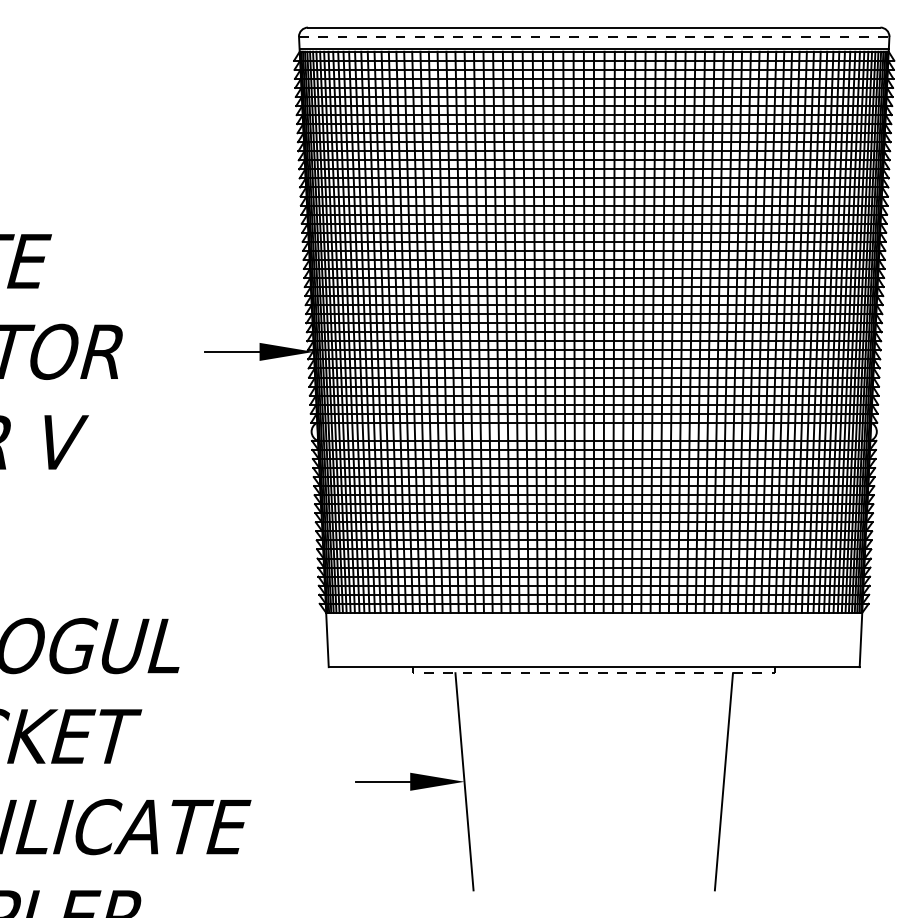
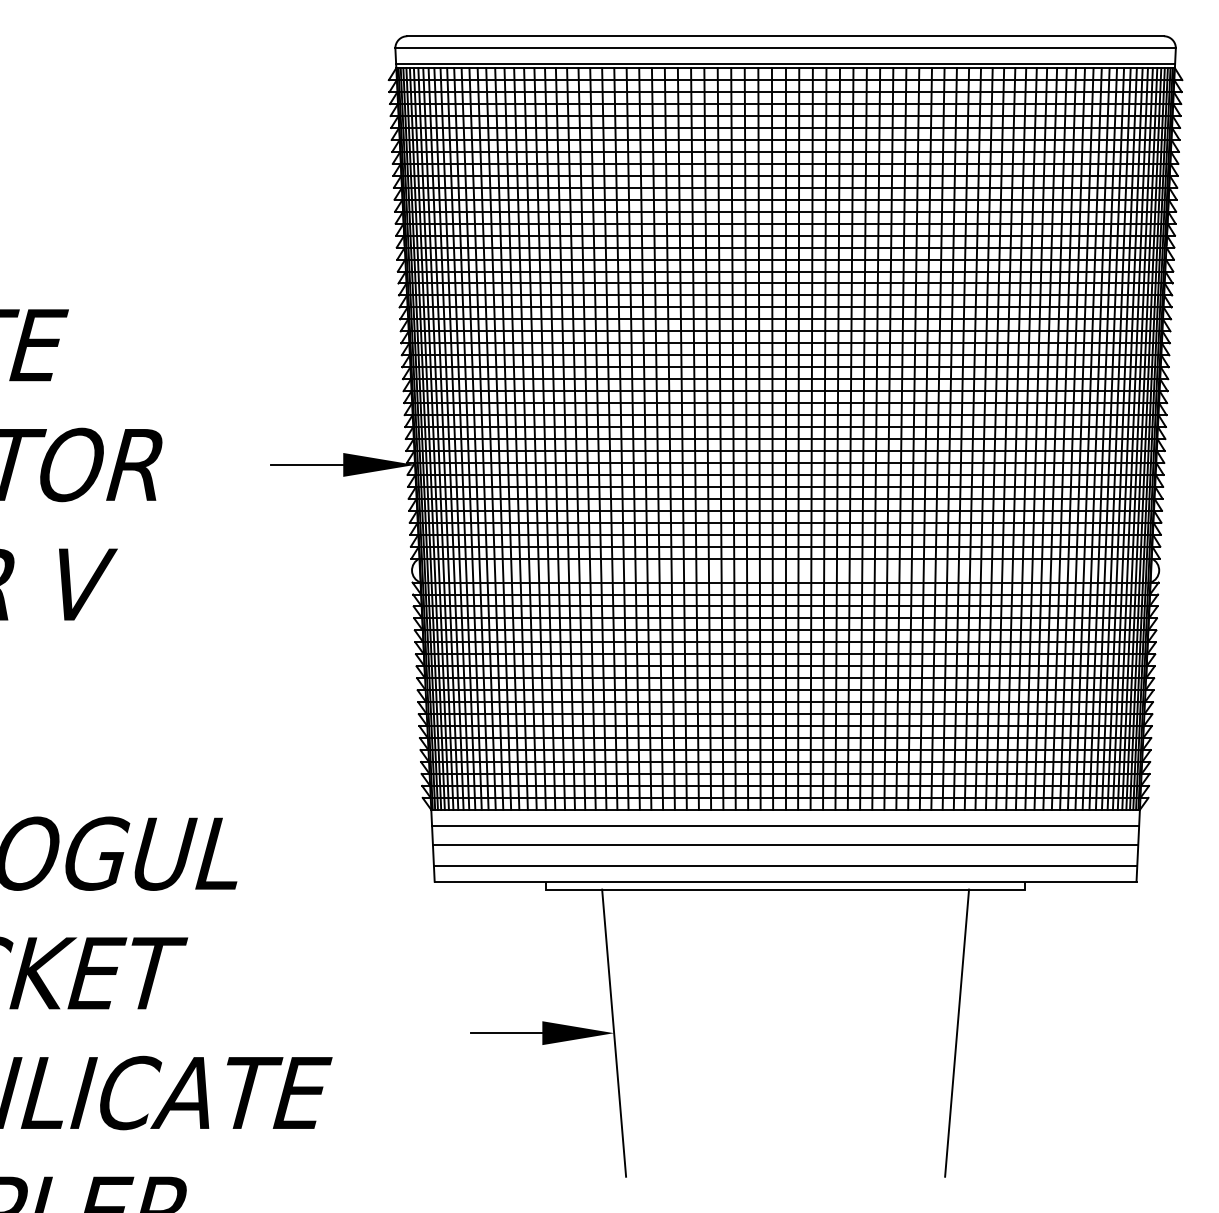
line: (594, 36) -> (785, 47), dashed -> solid
line: (593, 624) -> (784, 825), added
line: (593, 639) -> (784, 845), added
line: (594, 655) -> (785, 866), added
line: (593, 673) -> (784, 890), dashed -> solid

